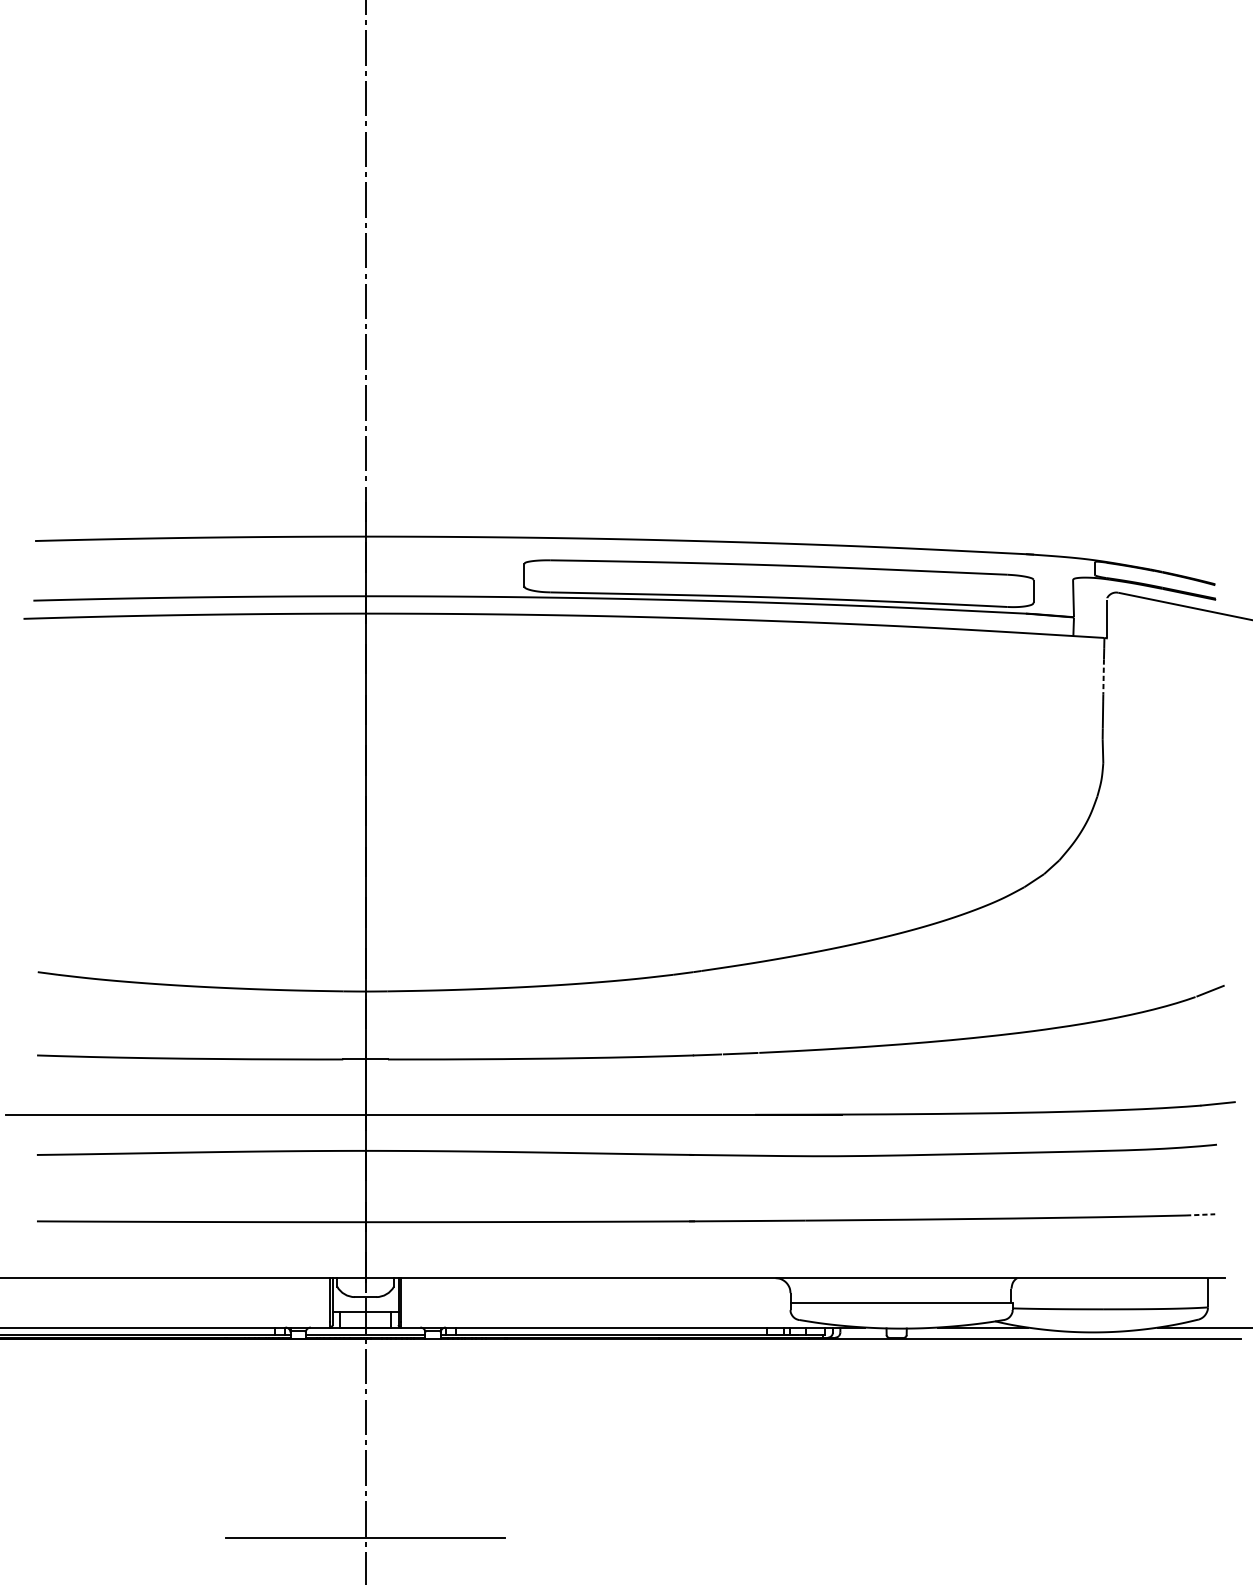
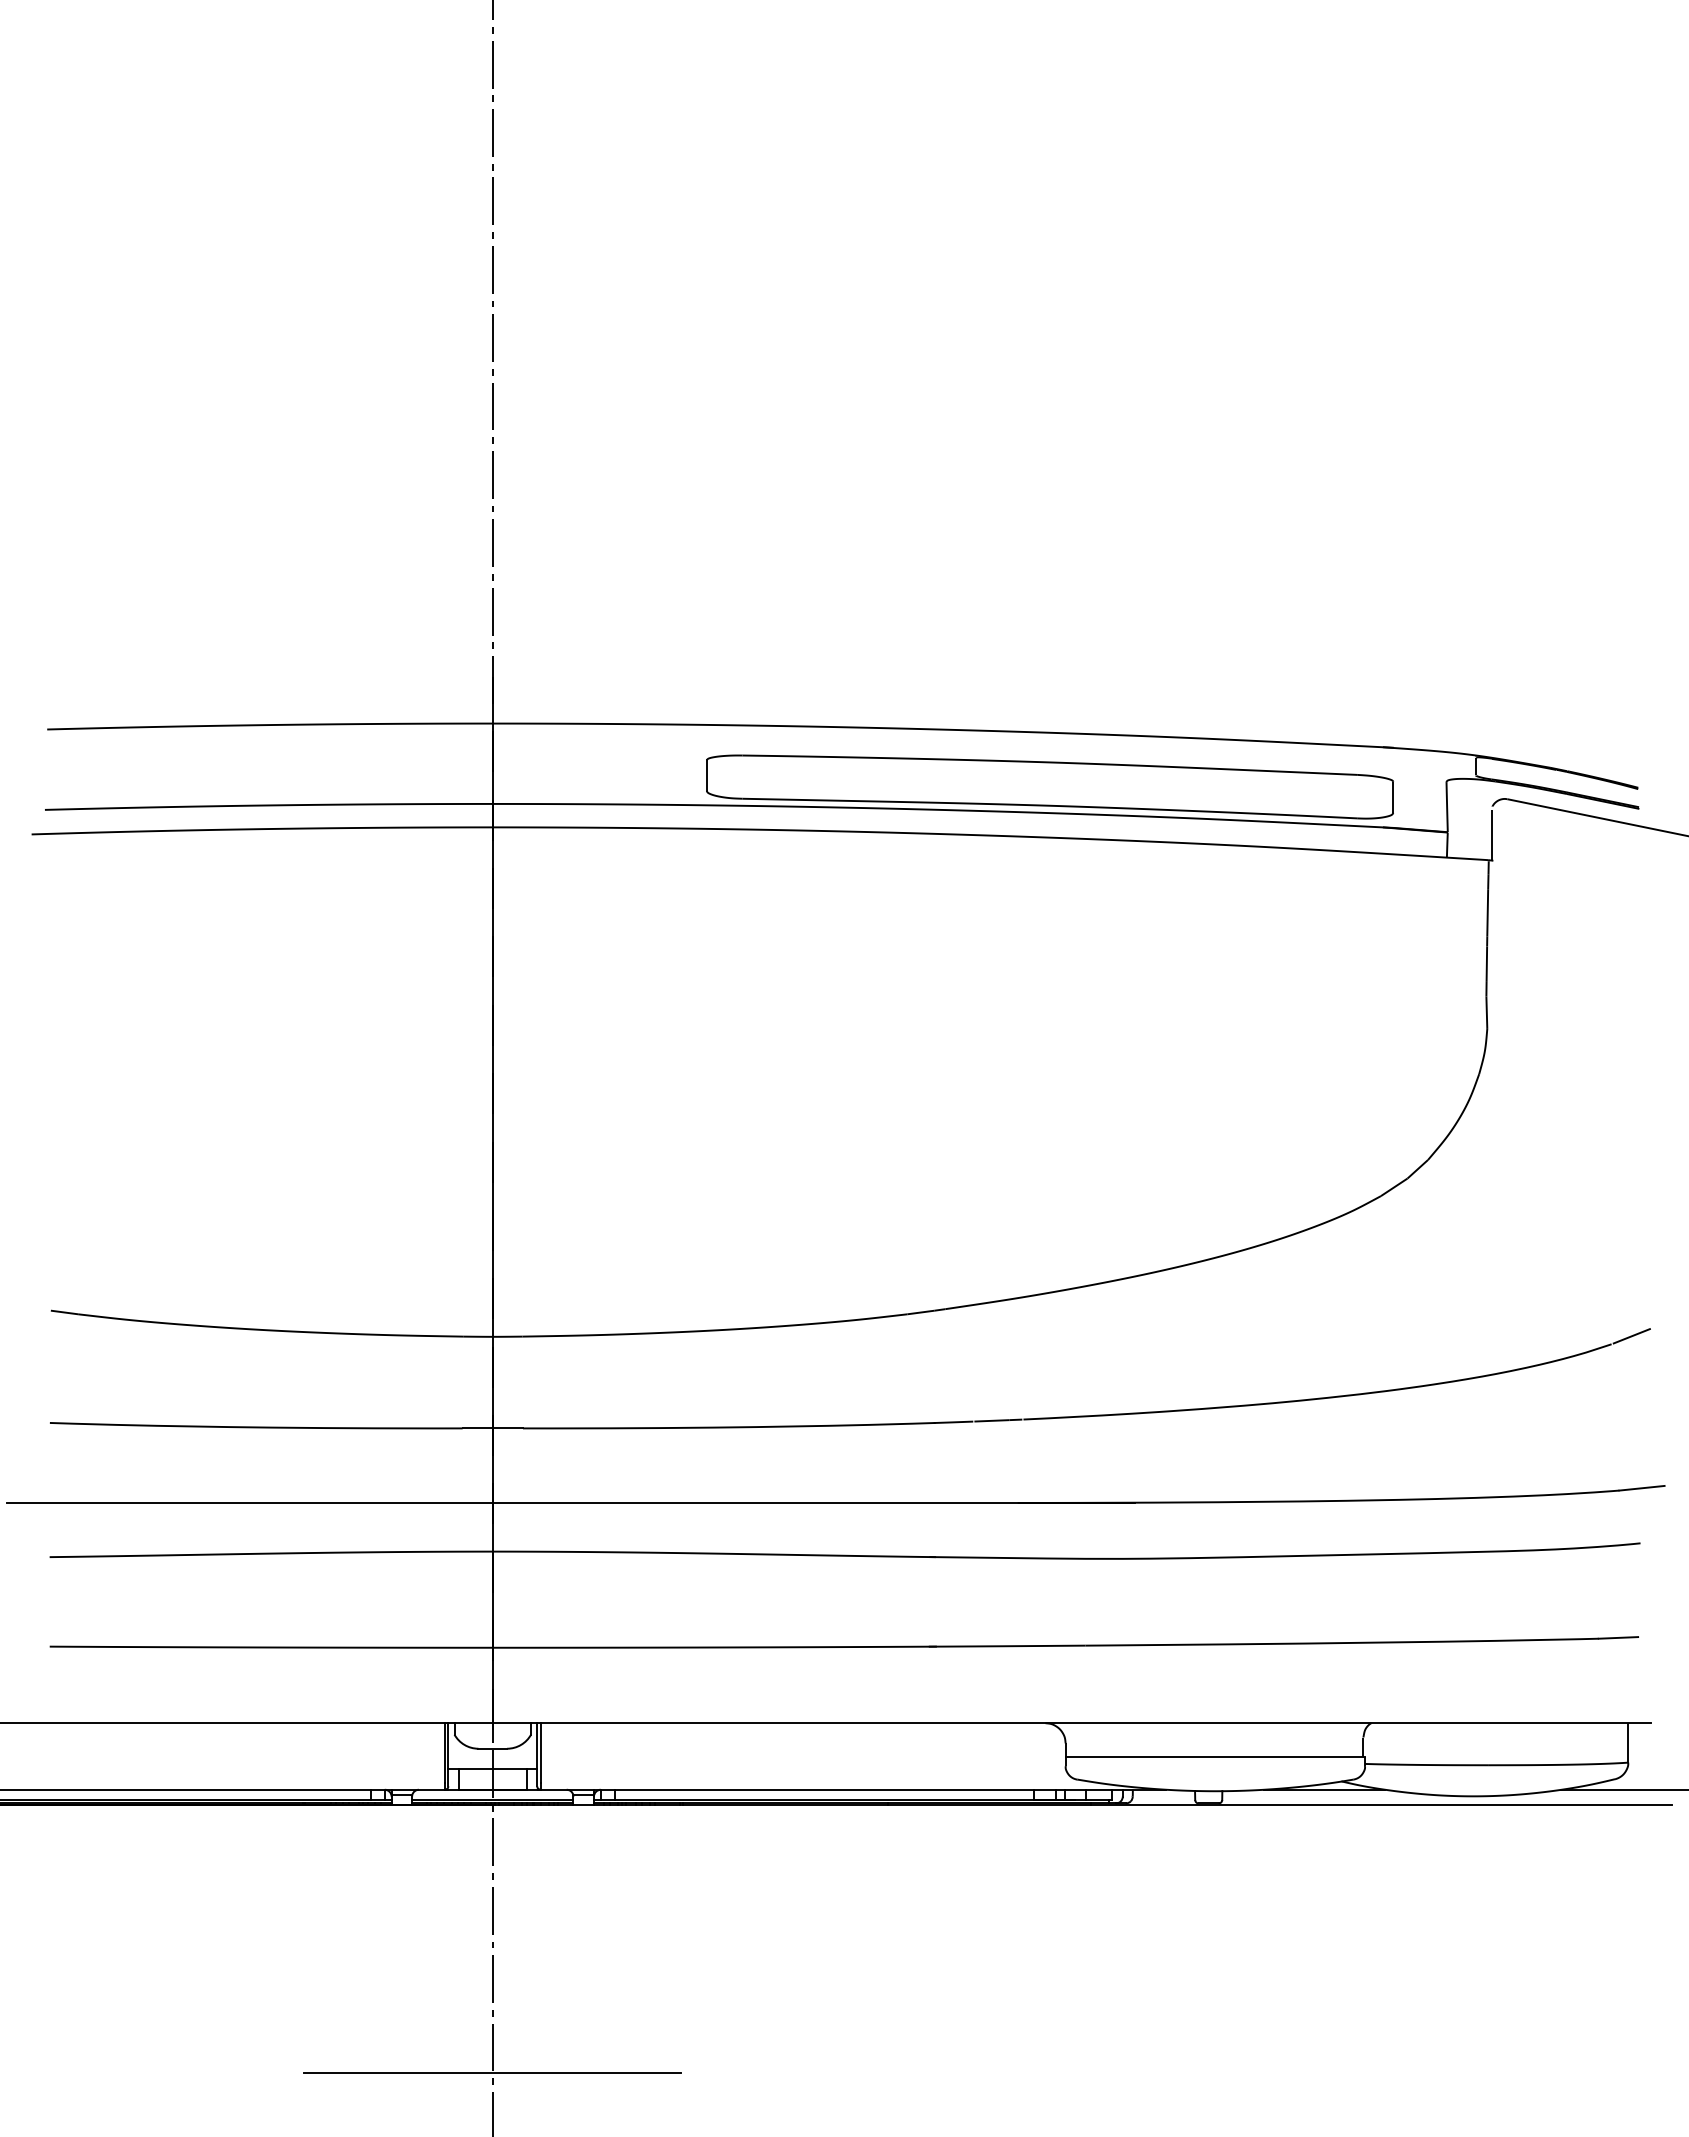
line: (1103, 676) -> (1487, 912), dashed -> solid
line: (1200, 1214) -> (1618, 1637), dashed -> solid

